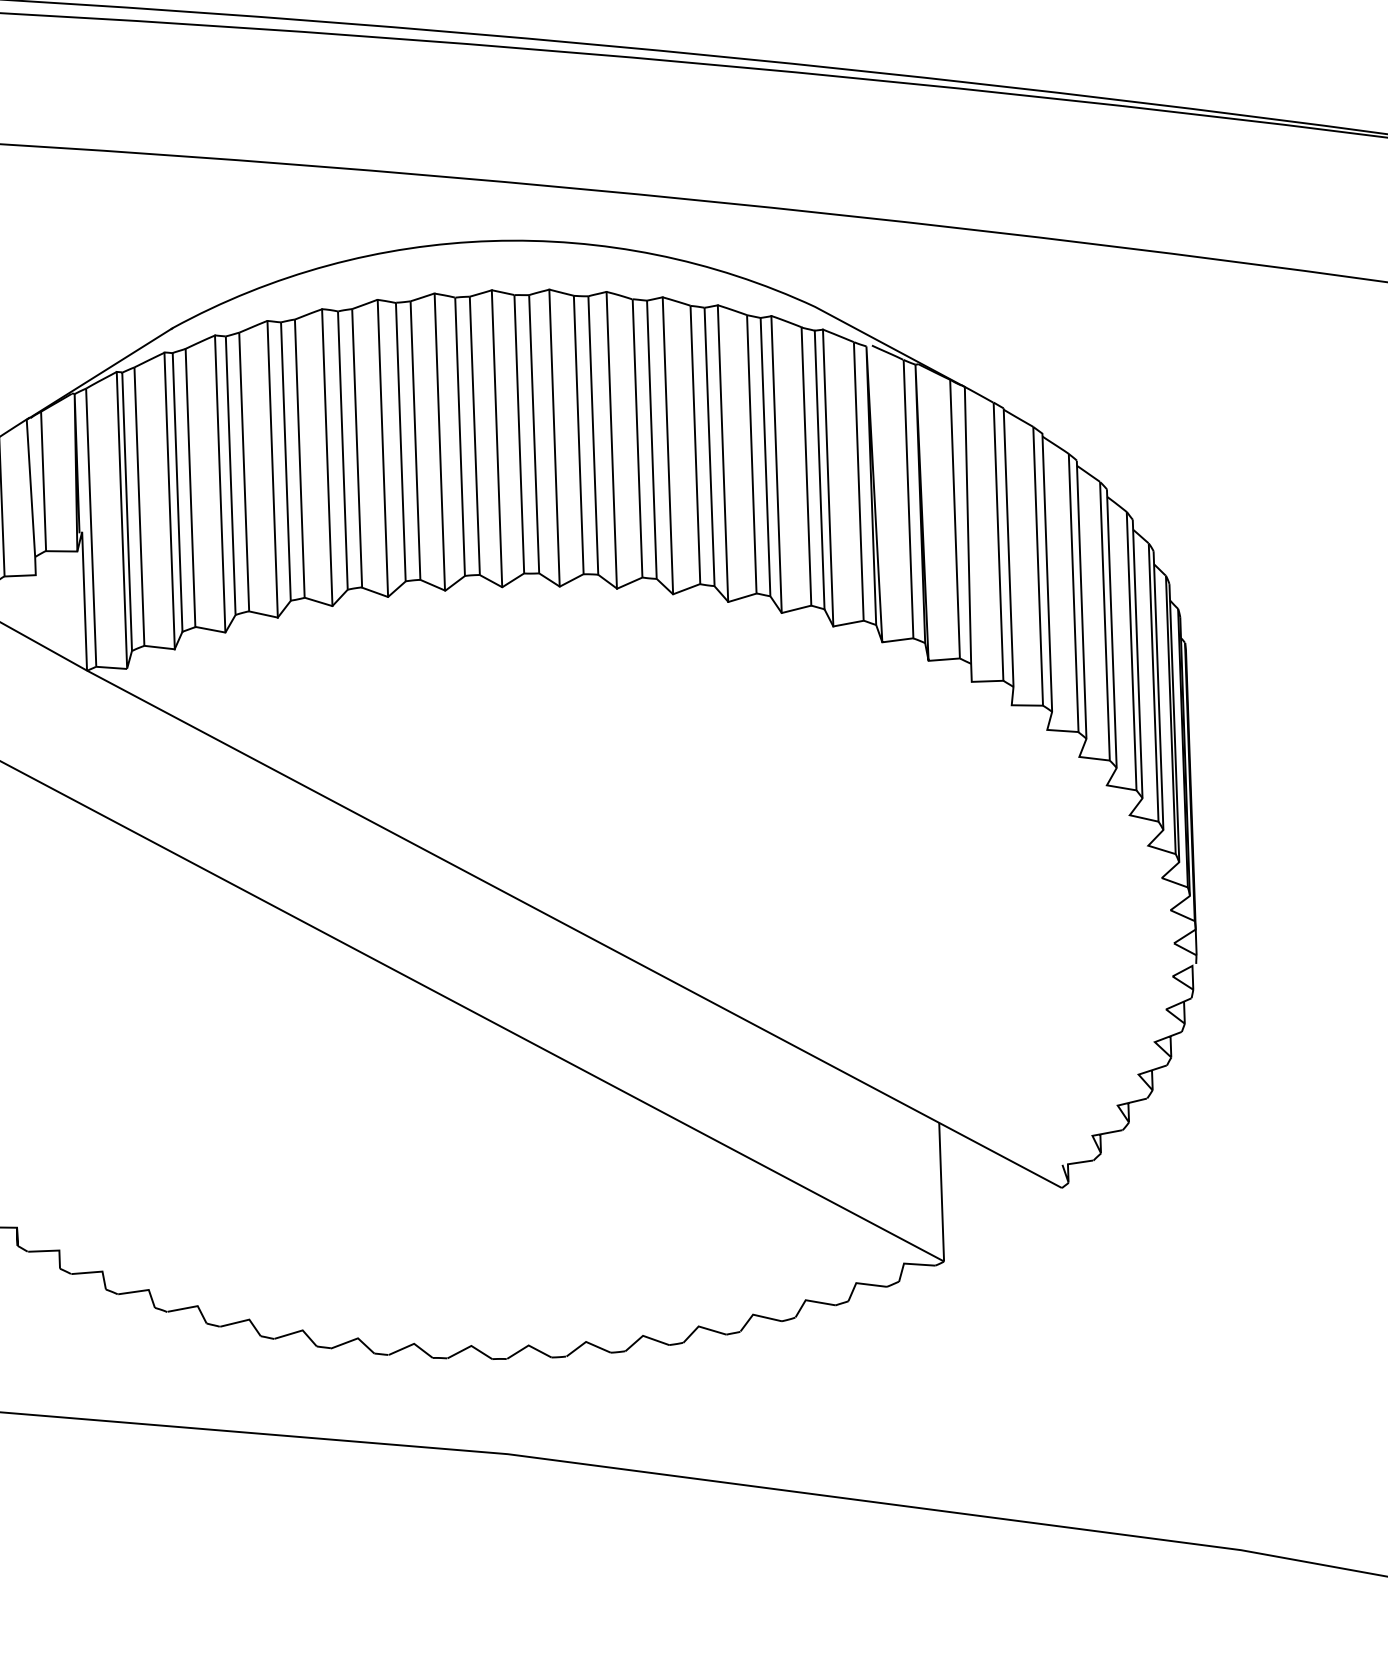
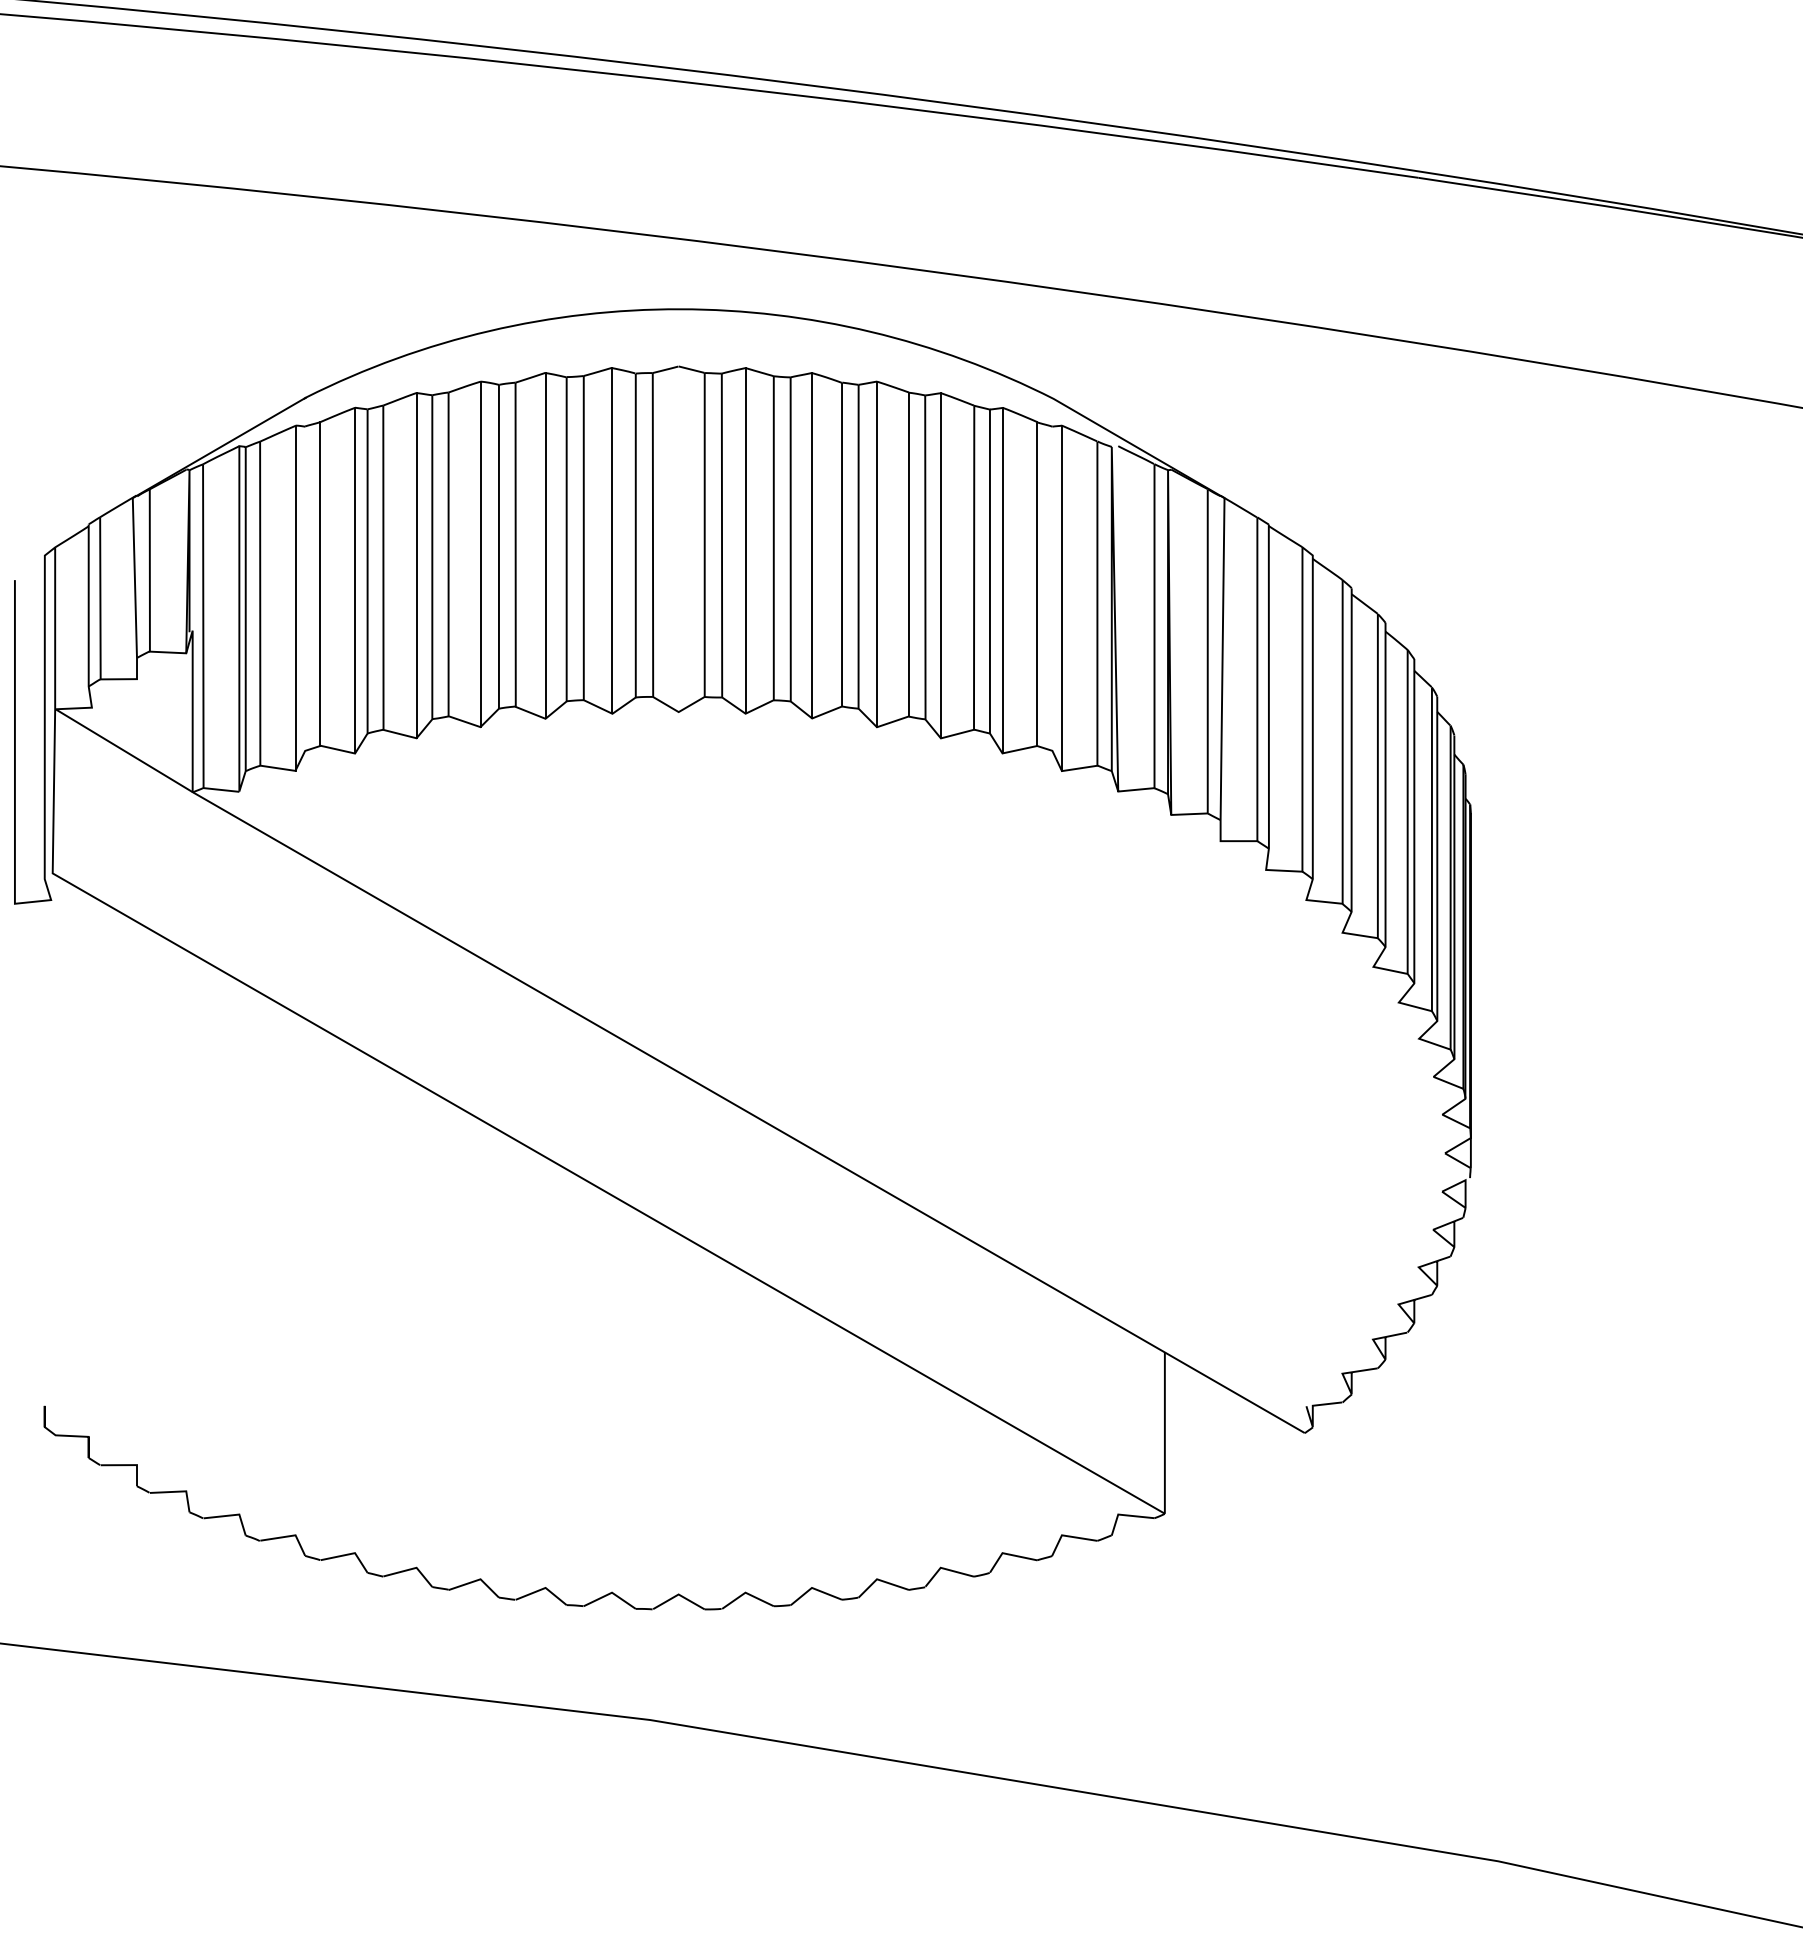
line: (496, 438) -> (678, 538), removed
line: (819, 469) -> (1052, 588), removed
line: (177, 492) -> (305, 588), removed

